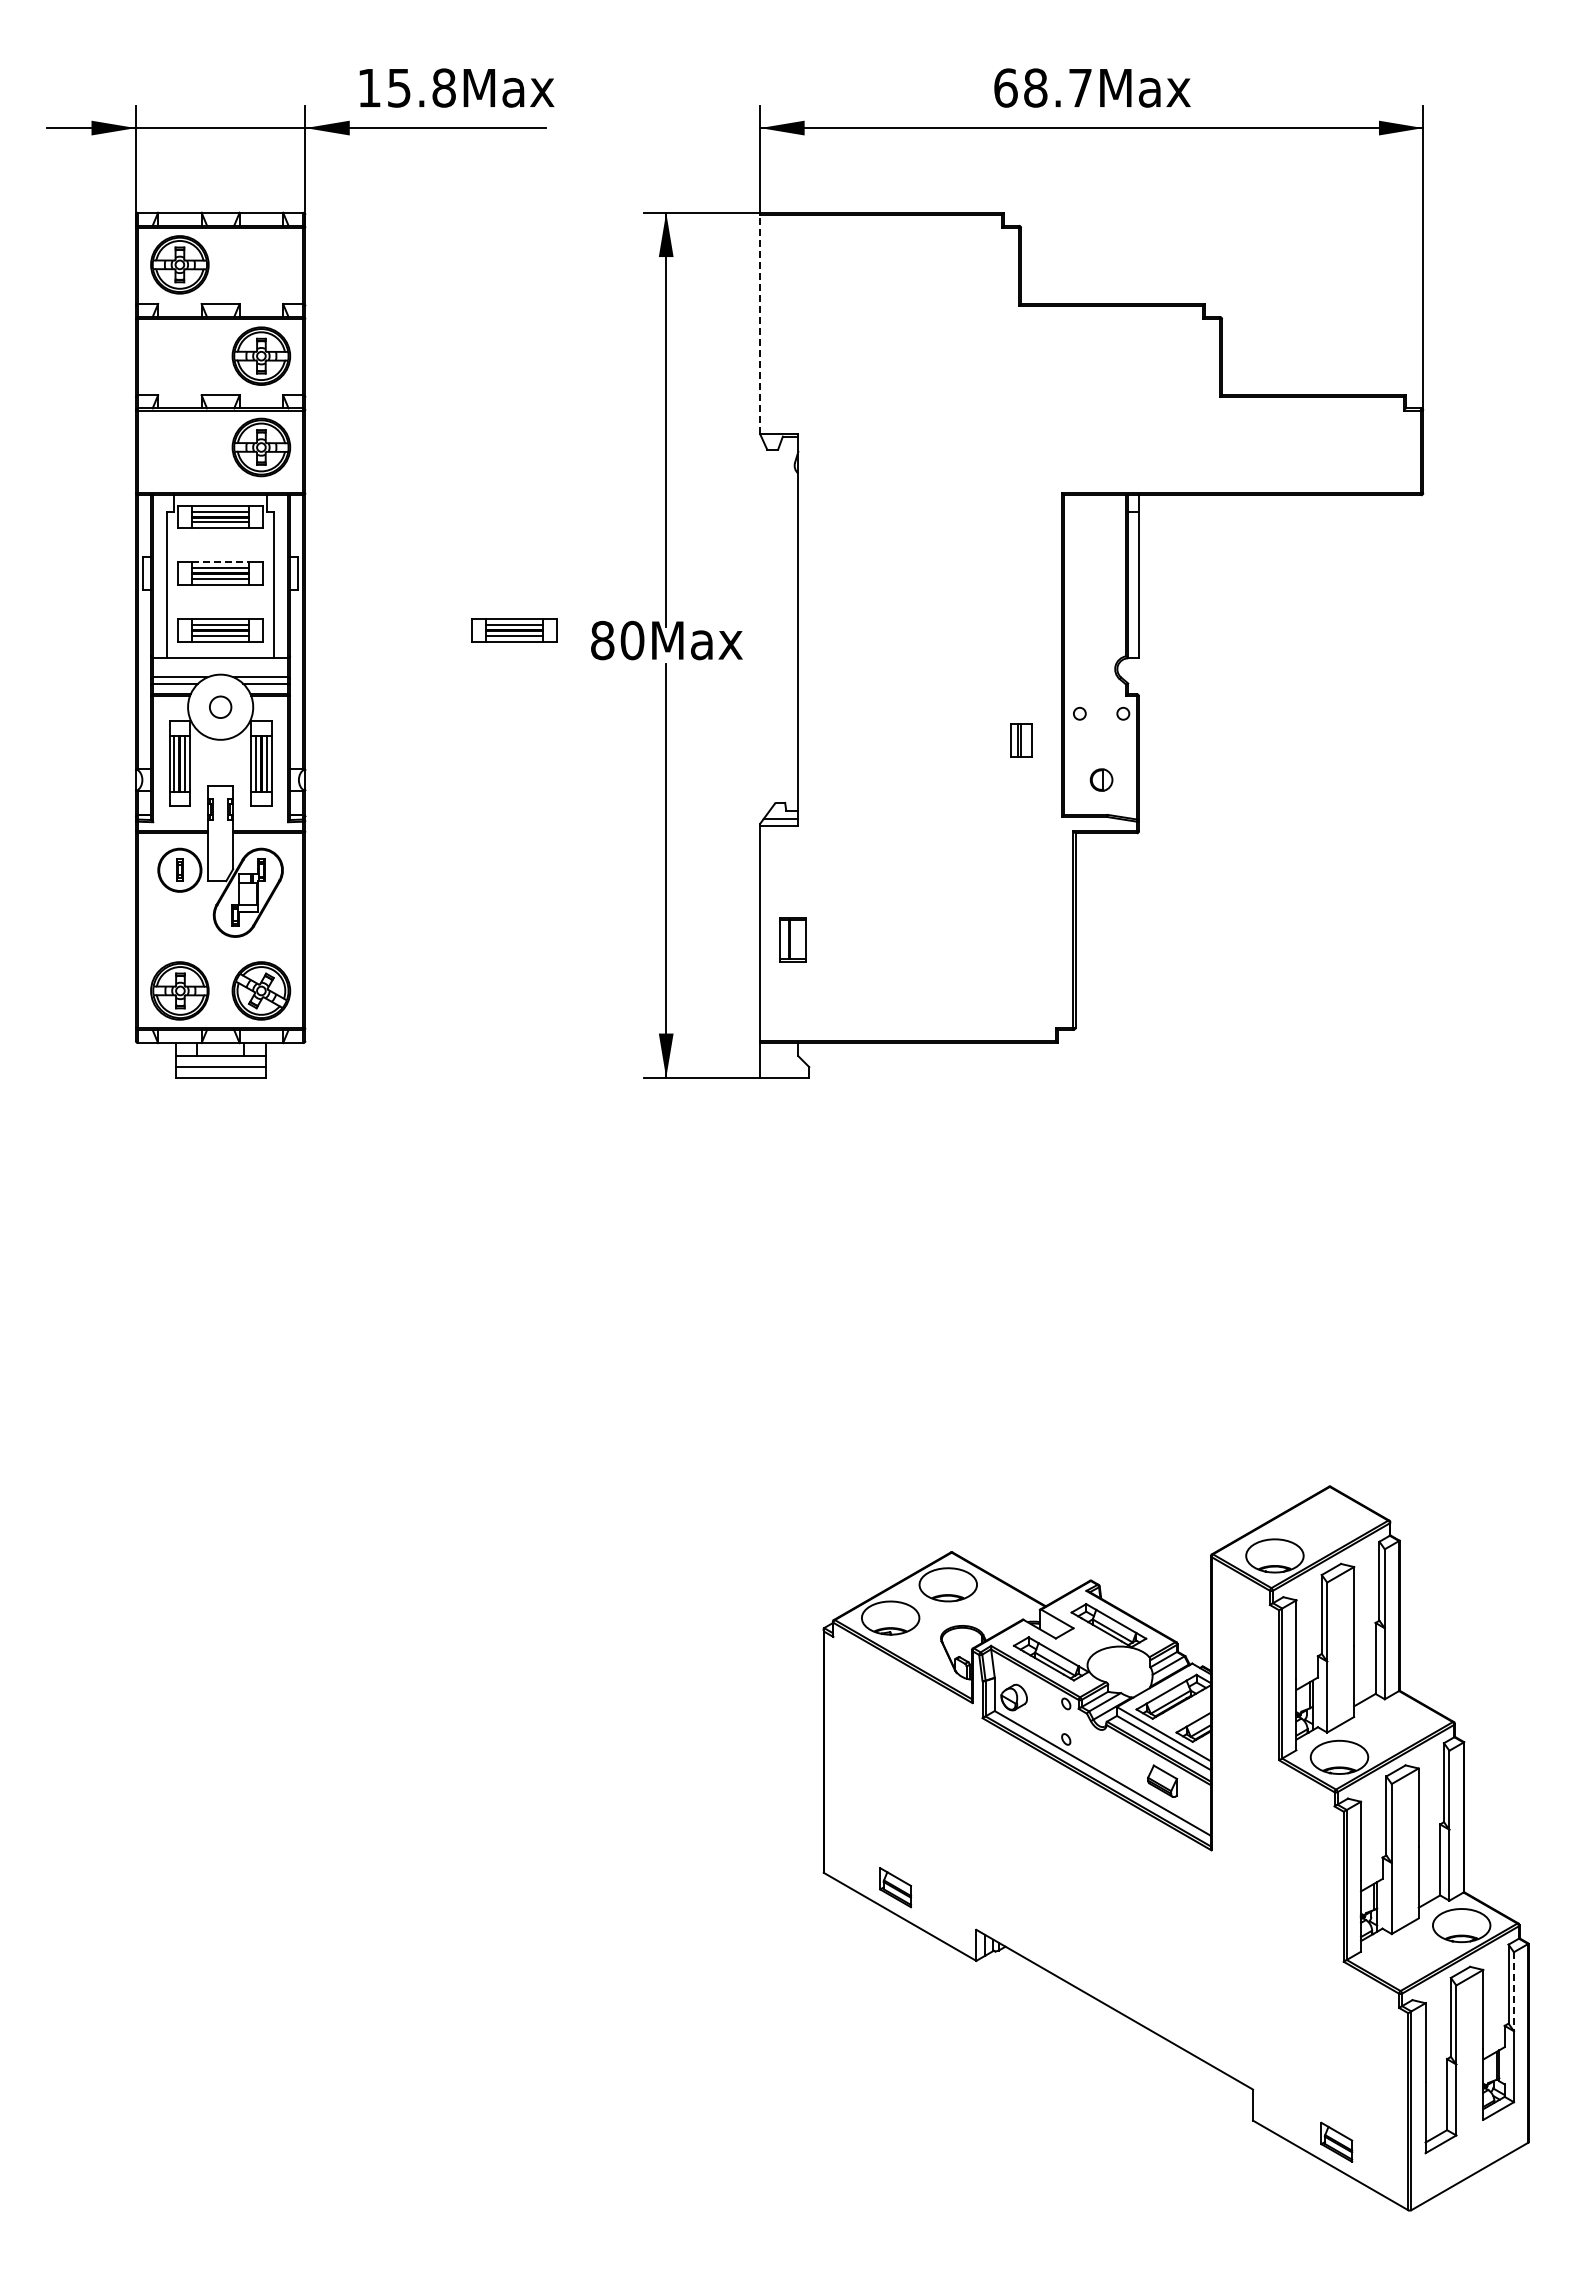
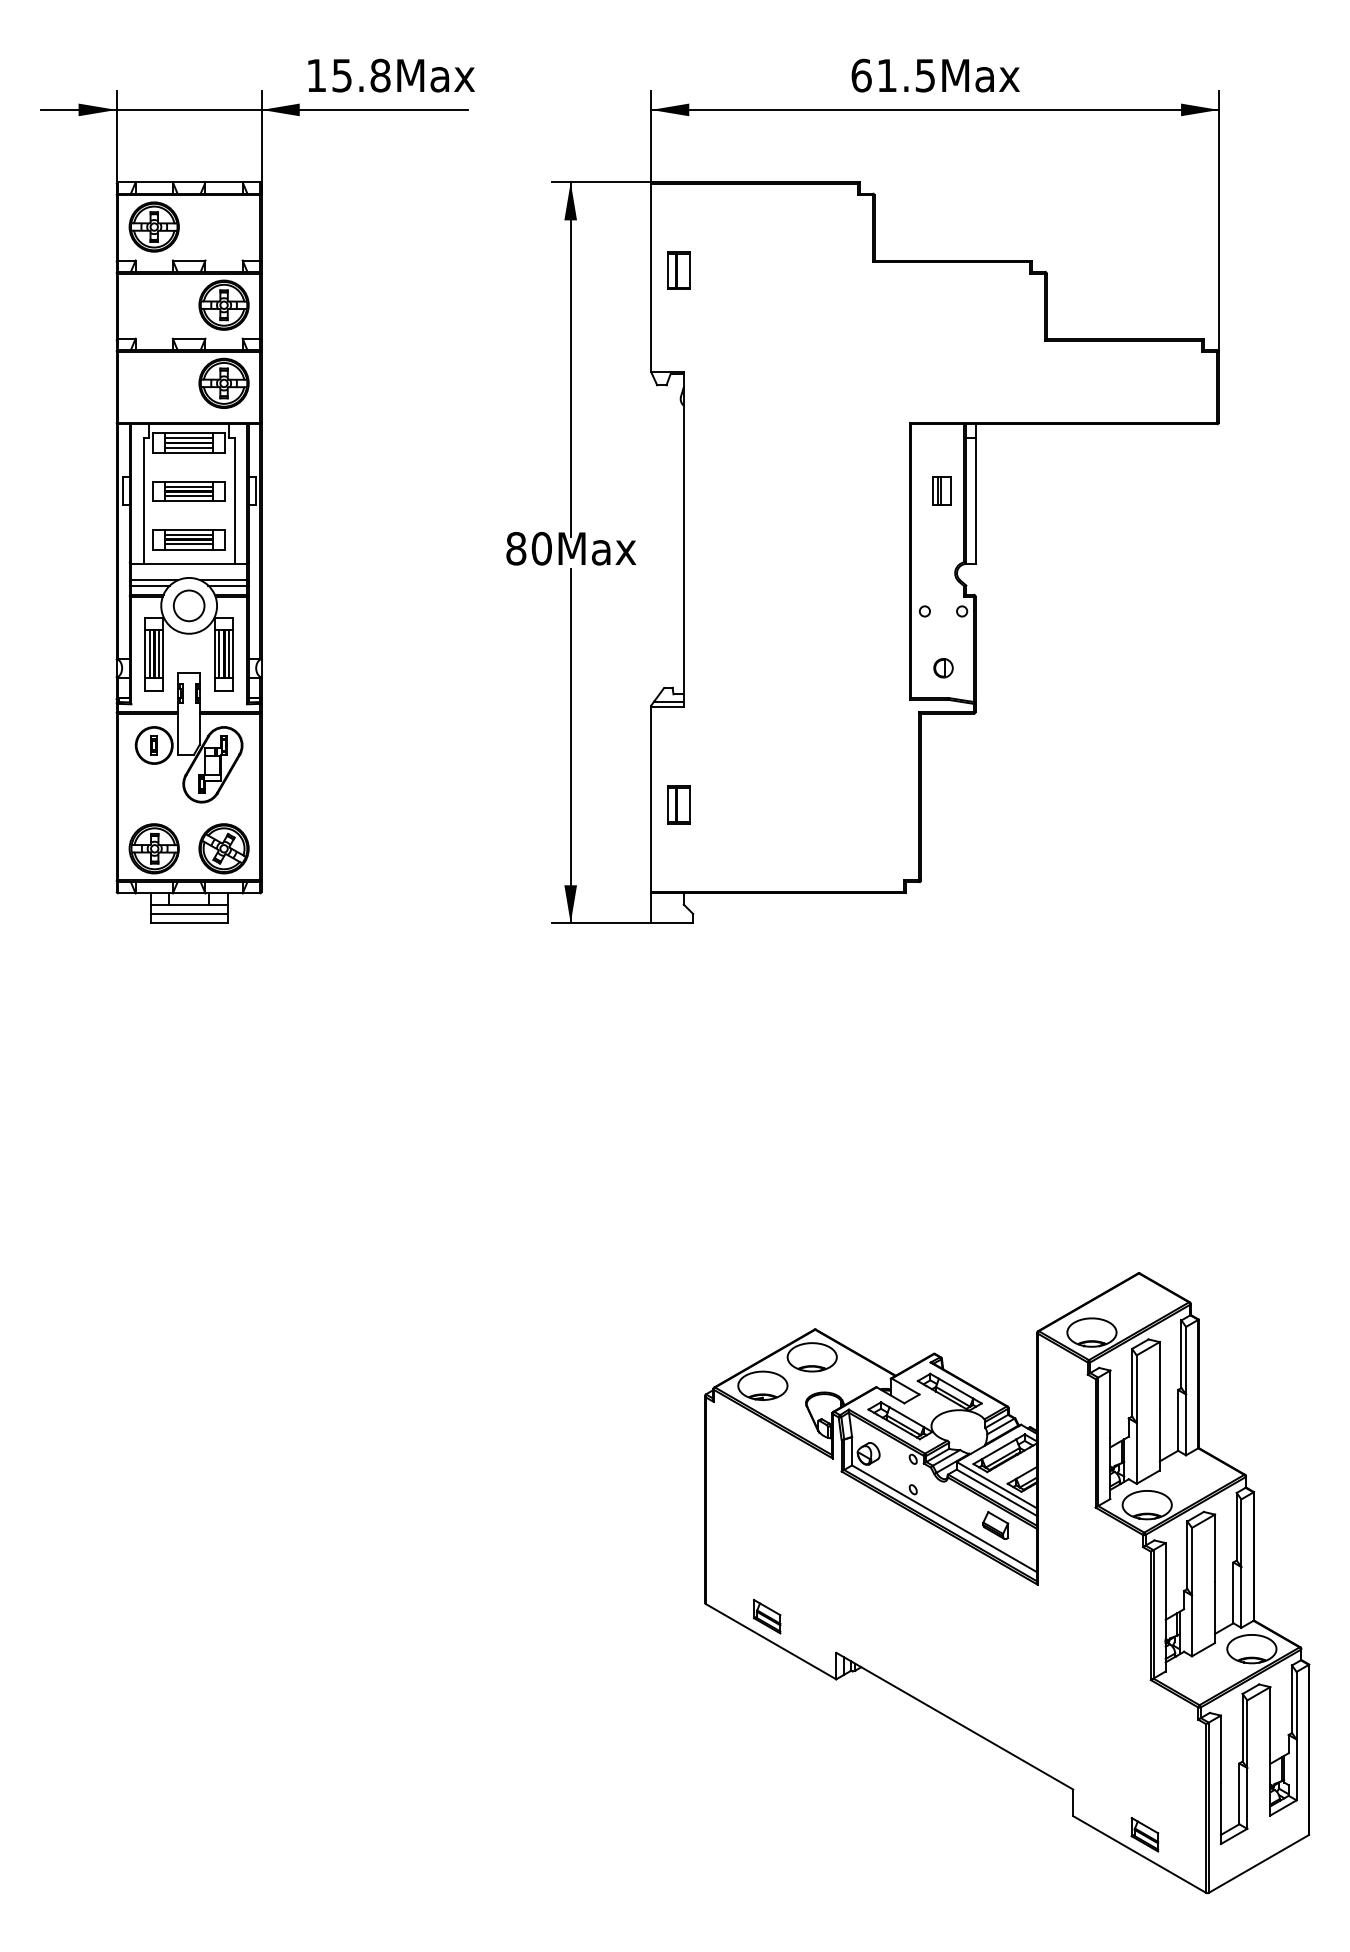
text: (1057, 87) -> (905, 75), 68.7Max -> 61.5Max
part: (792, 315) -> (678, 270), added
line: (760, 324) -> (651, 278), dashed -> solid
line: (221, 562) -> (189, 481), dashed -> solid
part: (514, 630) -> (440, 540), removed
circle: (220, 707) -> (189, 606), size x1.67
part: (1021, 740) -> (941, 491), moved
line: (1513, 1992) -> (1296, 1706), dashed -> solid

